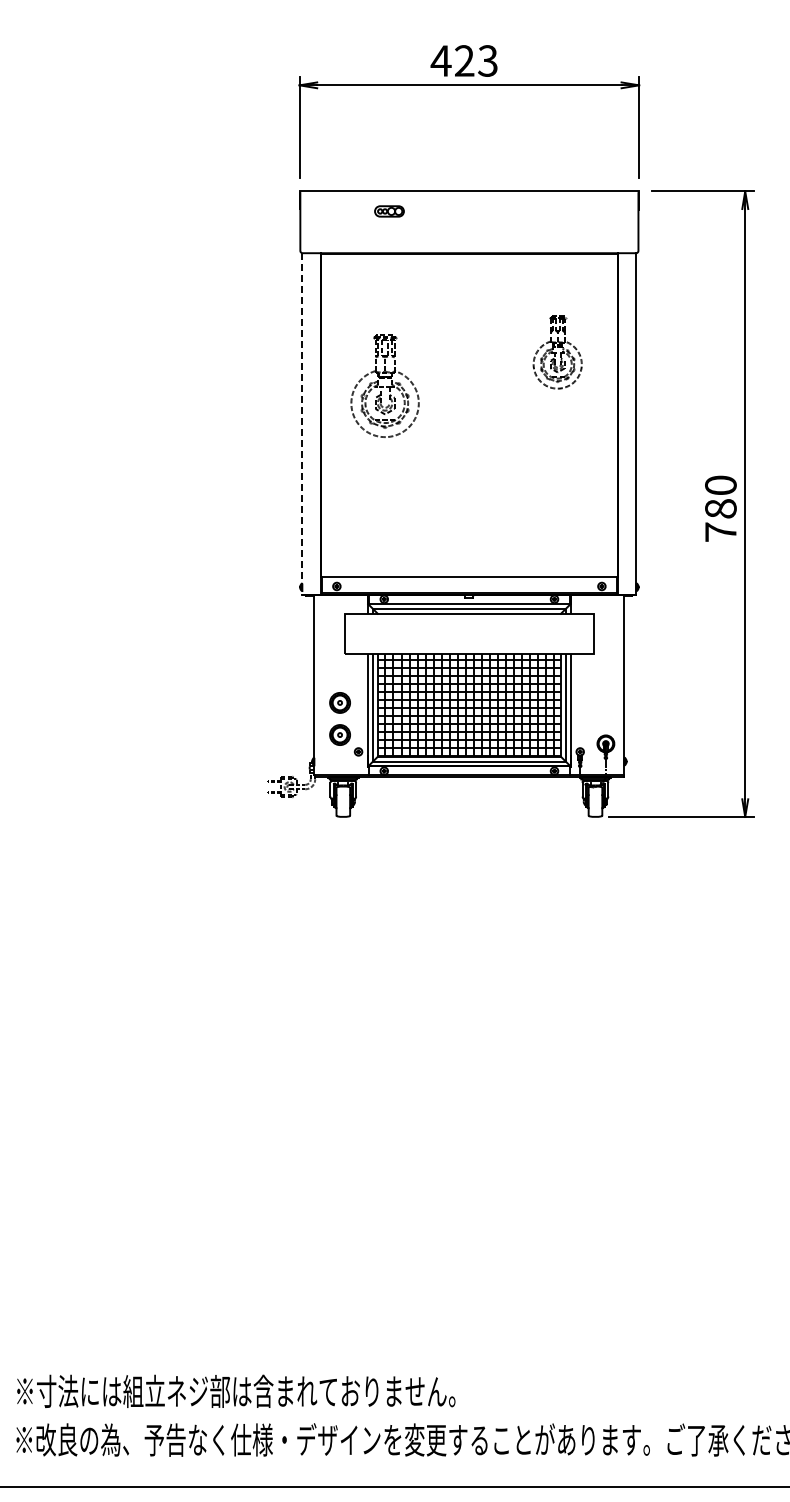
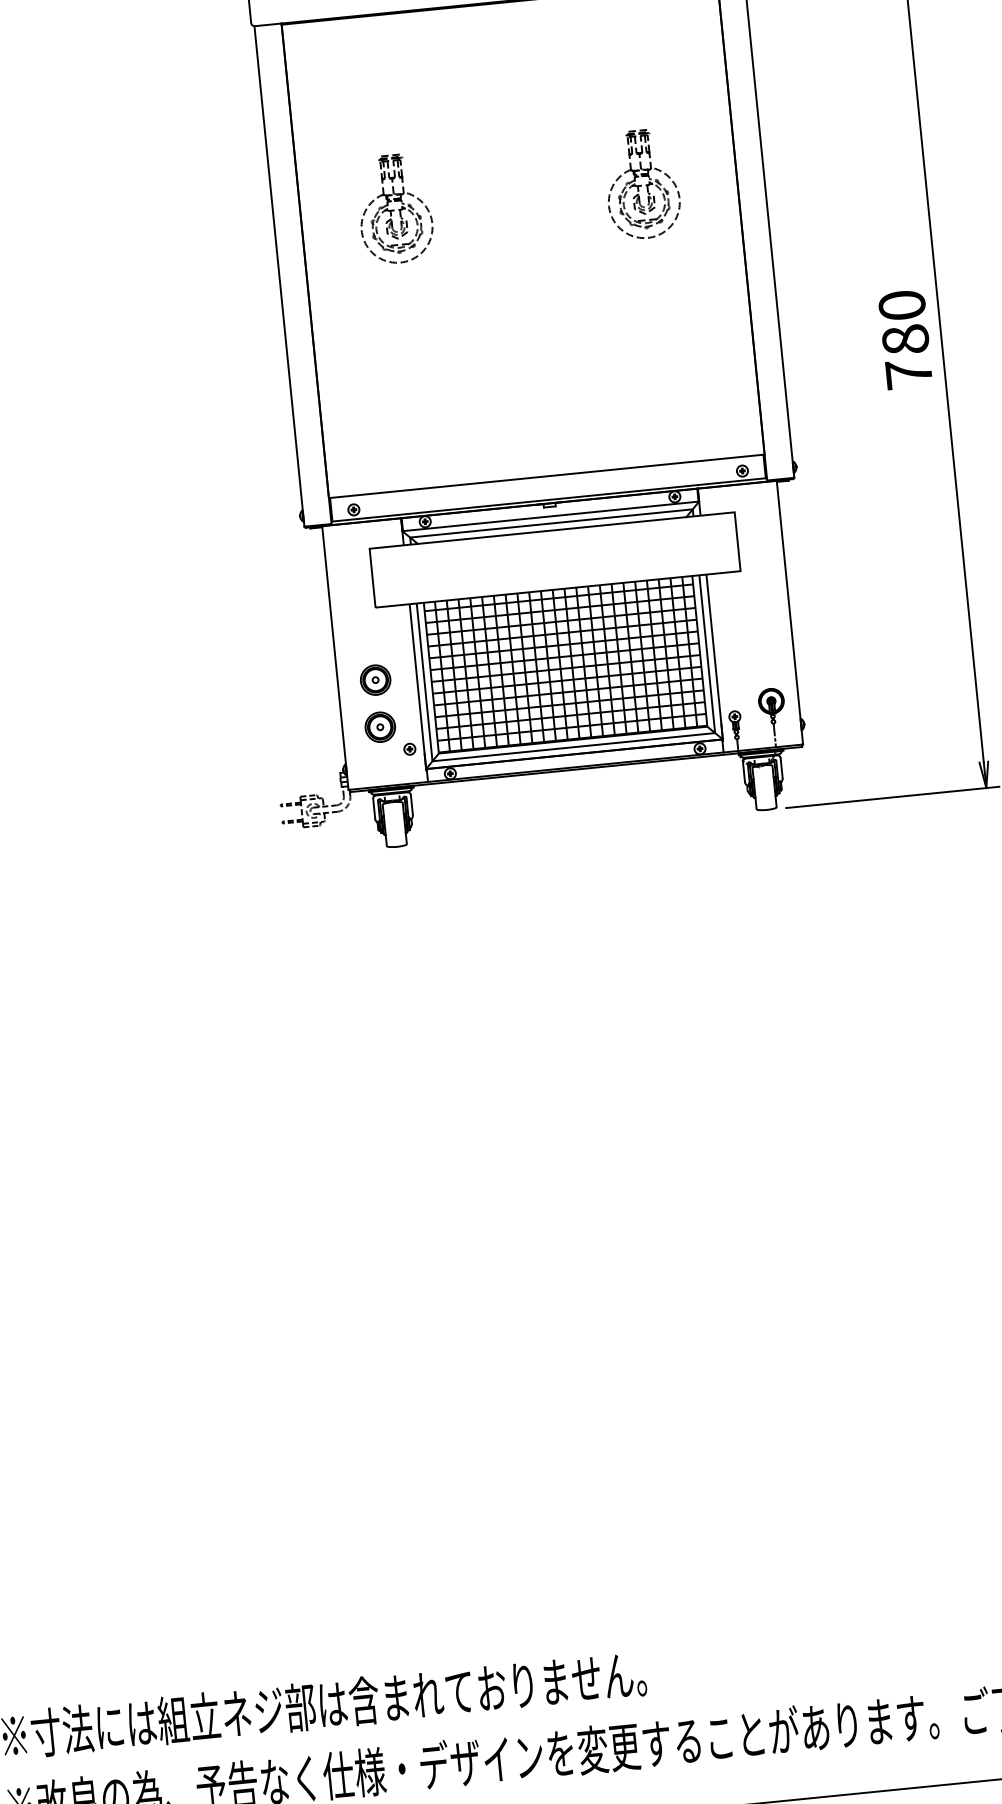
part: (557, 352) -> (642, 184), moved
part: (384, 386) -> (394, 209), size x0.71
line: (302, 423) -> (279, 275), dashed -> solid

